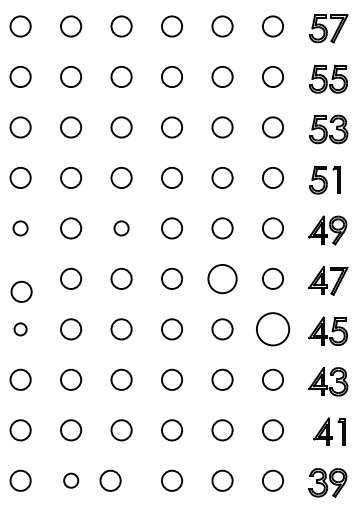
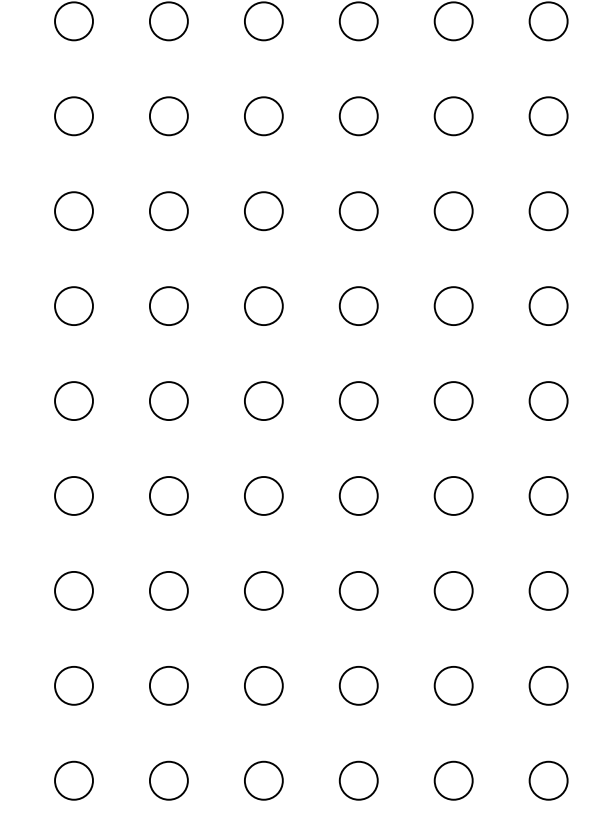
circle: (20, 228) -> (73, 306), size x1.43
circle: (121, 228) -> (263, 306), size x1.43
circle: (222, 278) -> (453, 400), size x0.71
circle: (21, 291) -> (73, 400), moved
circle: (20, 329) -> (73, 496), size x1.67
circle: (272, 329) -> (547, 496), size x0.62
circle: (71, 480) -> (169, 780), size x1.43
circle: (110, 480) -> (263, 780), moved

